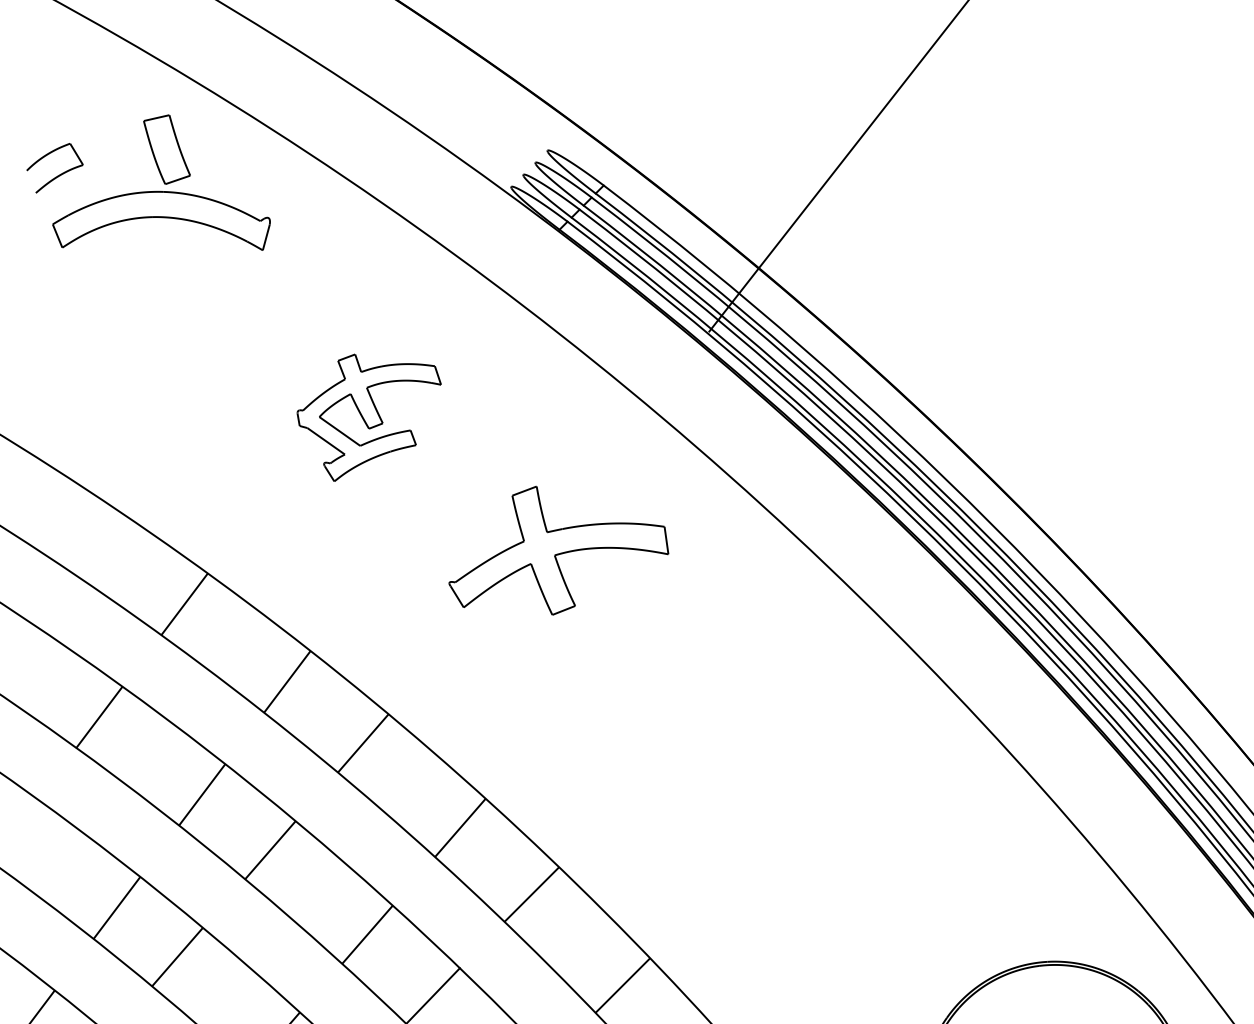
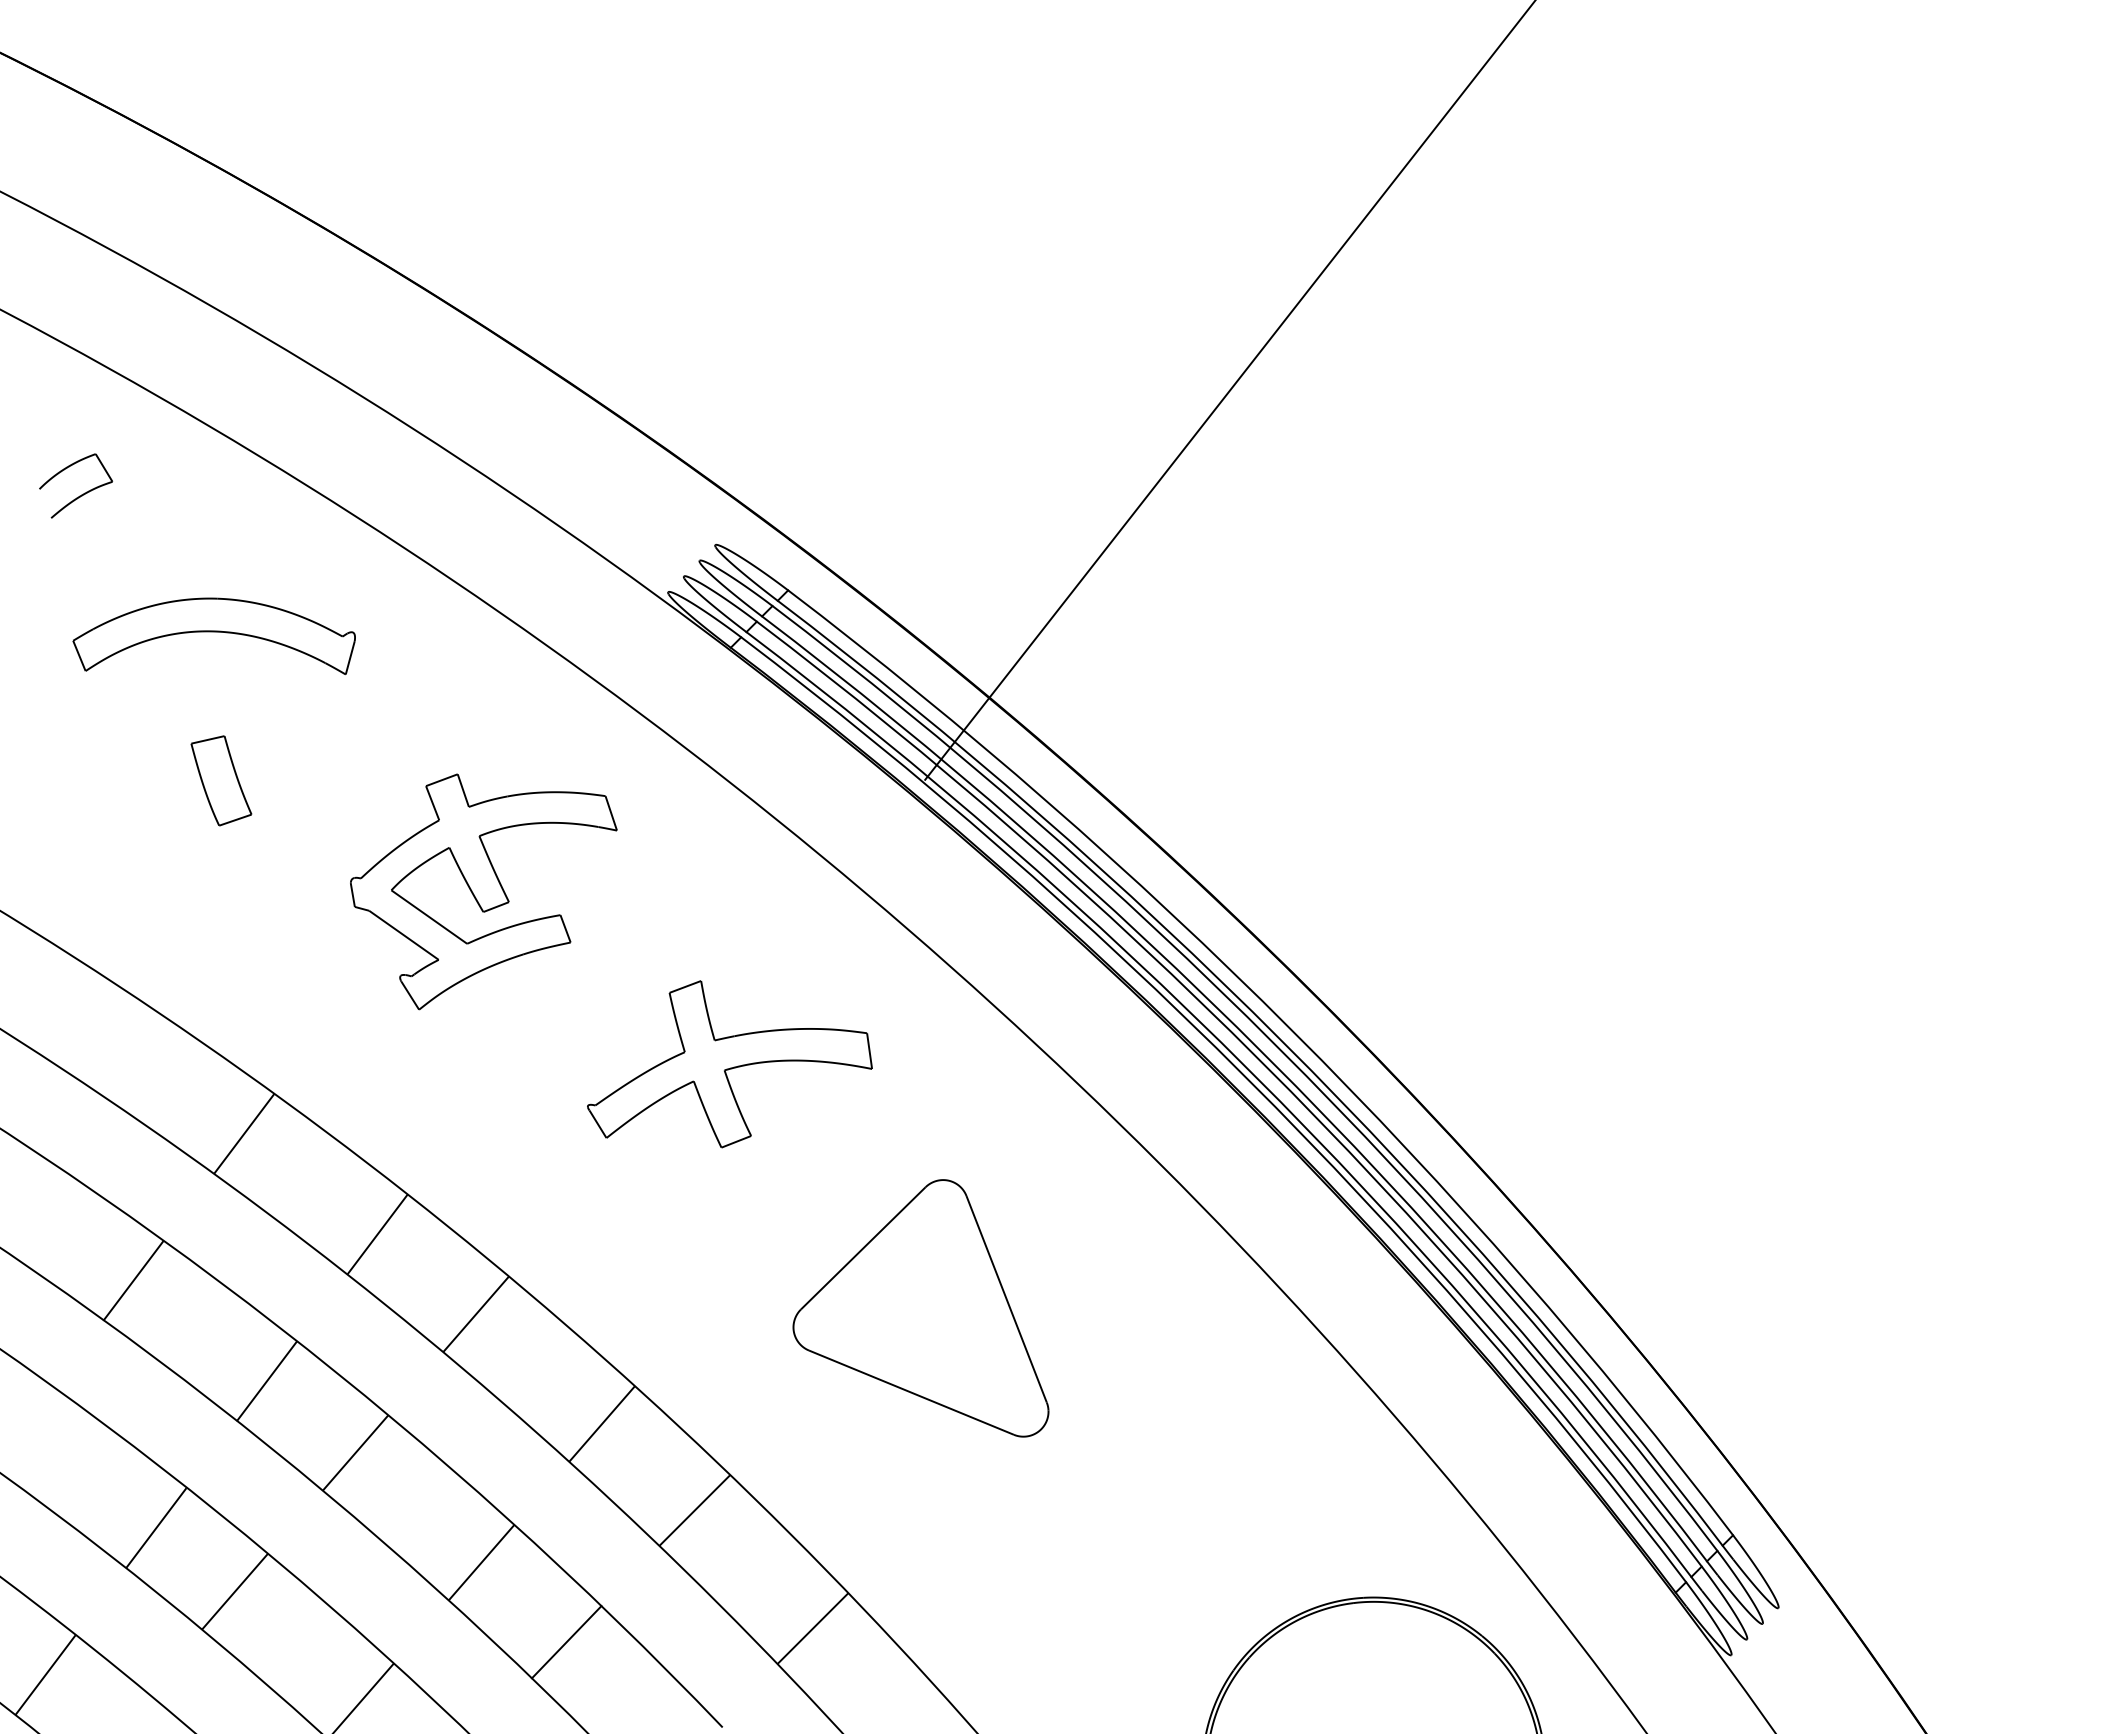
part: (167, 149) -> (221, 780), moved
part: (59, 174) -> (81, 494), moved
part: (368, 417) -> (483, 891), size x1.43
part: (705, 738) -> (920, 1308), added

